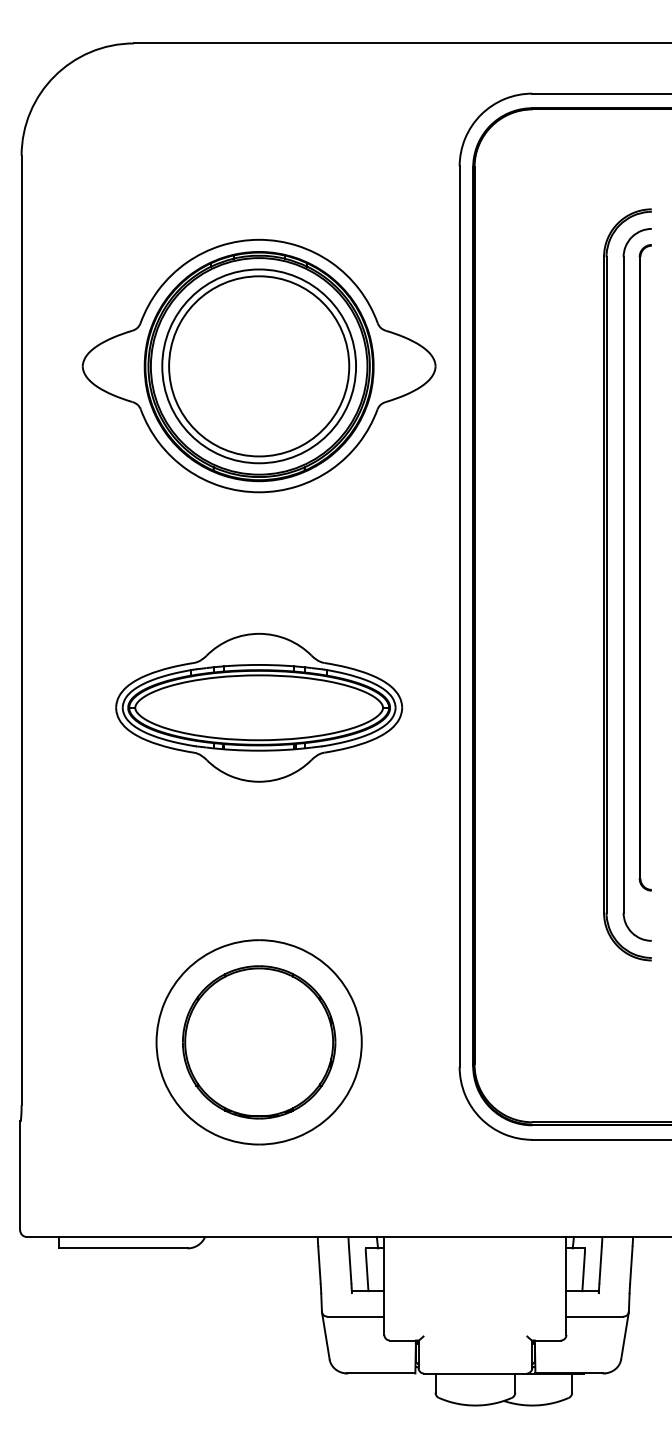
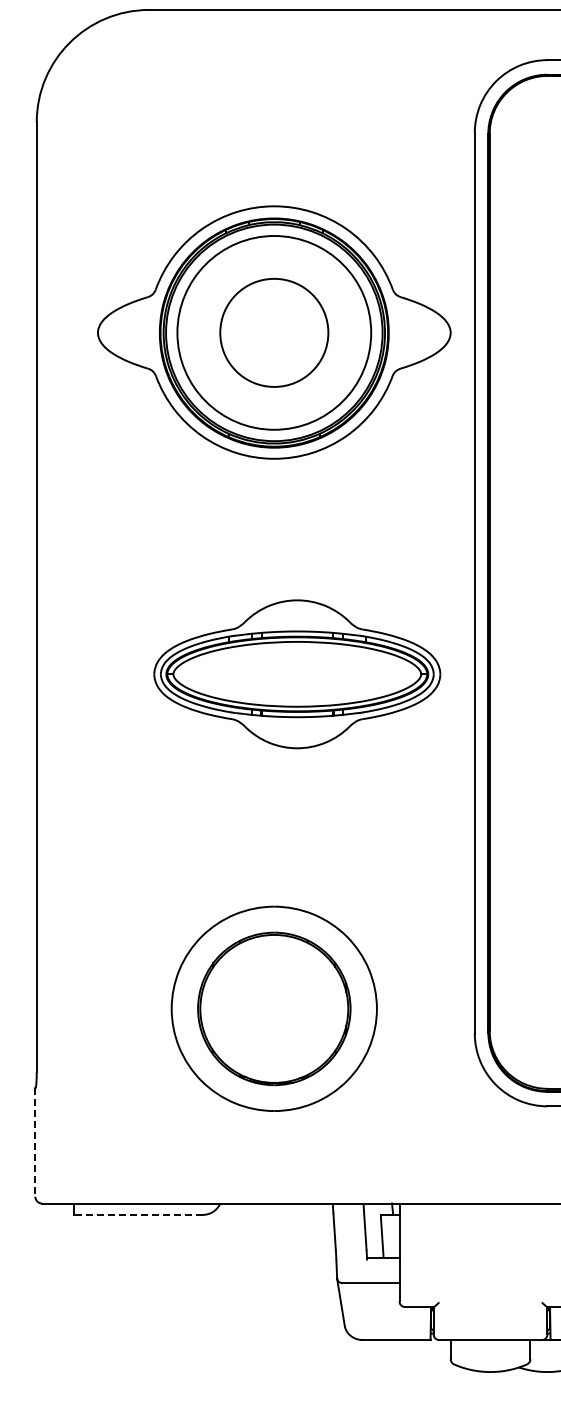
circle: (259, 366) -> (274, 333), size x0.6
part: (259, 707) -> (297, 674), moved
line: (20, 1176) -> (35, 1143), solid -> dashed
line: (122, 1248) -> (137, 1215), solid -> dashed

